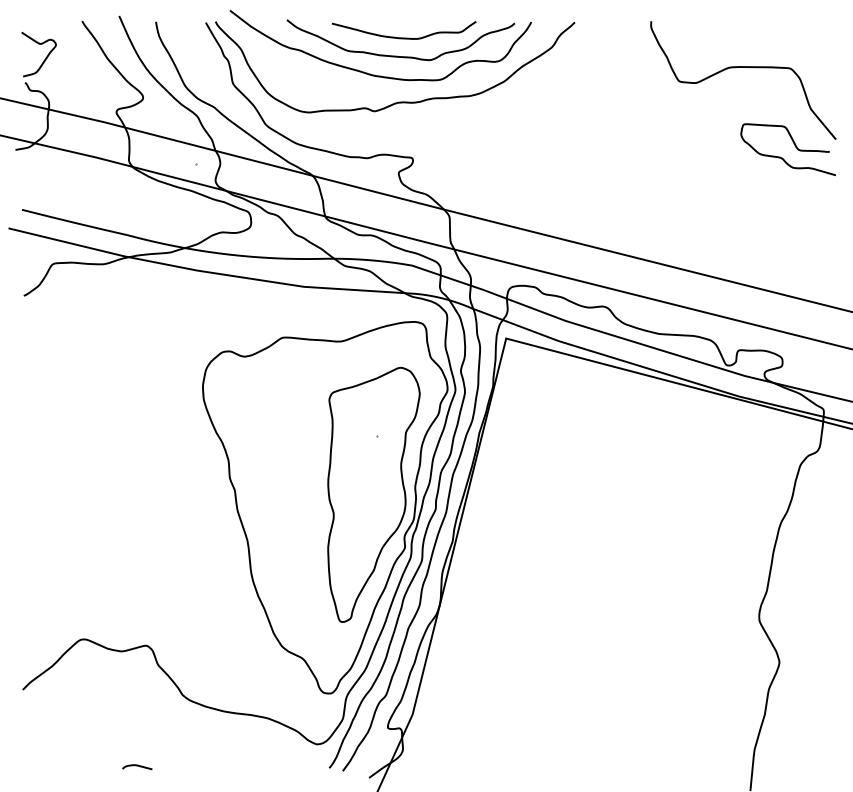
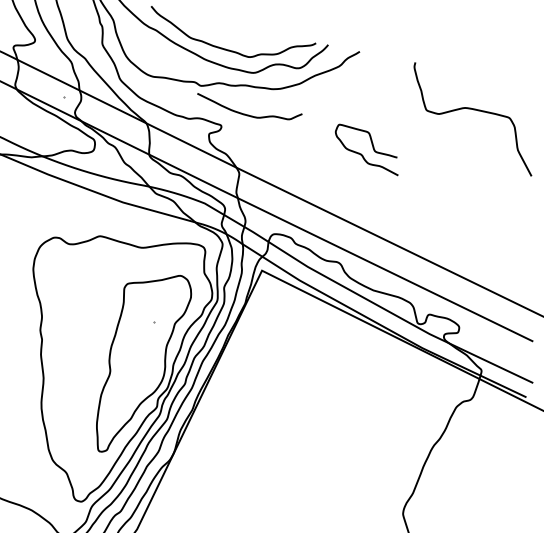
curve: (404, 37) -> (247, 114), moved
curve: (794, 145) -> (372, 147), moved

